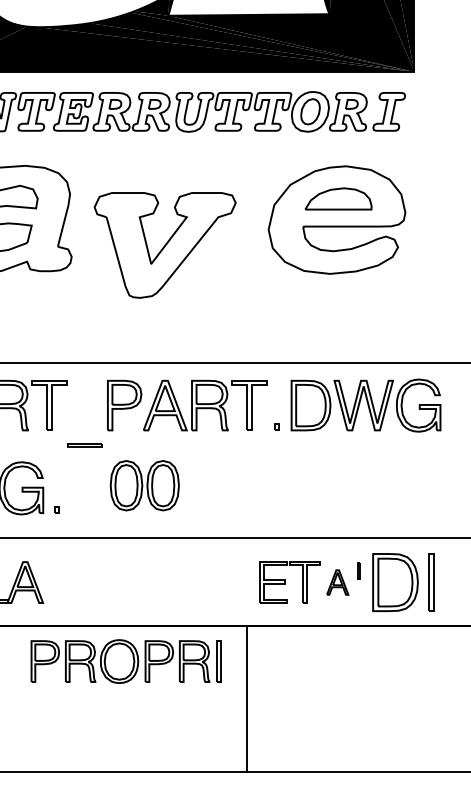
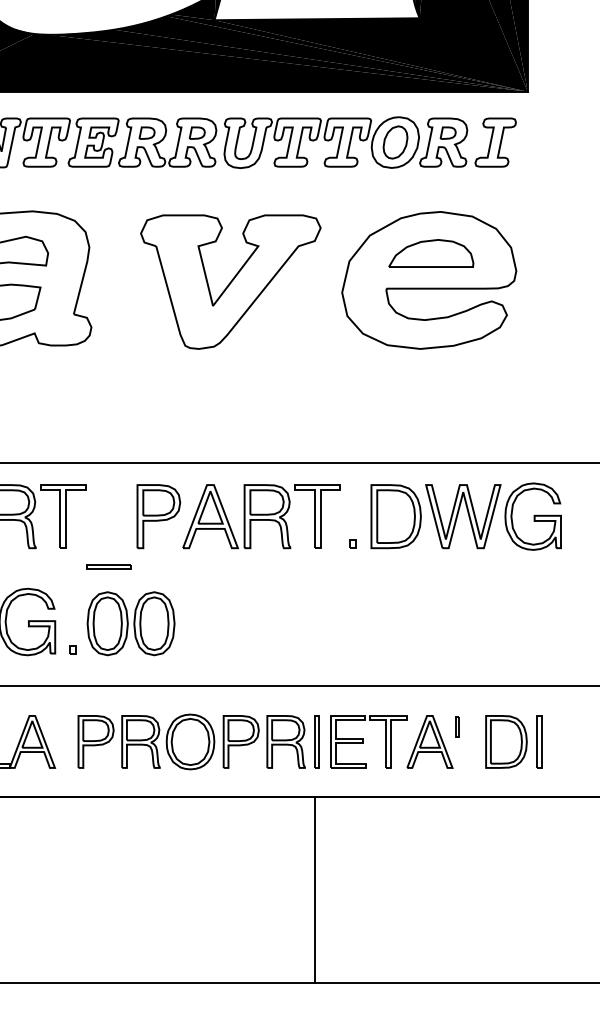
part: (164, 245) -> (229, 282), moved
part: (144, 485) -> (130, 623), moved
part: (337, 582) -> (429, 741), size x1.67
part: (402, 582) -> (512, 741), size x0.71
part: (125, 661) -> (198, 741), moved

